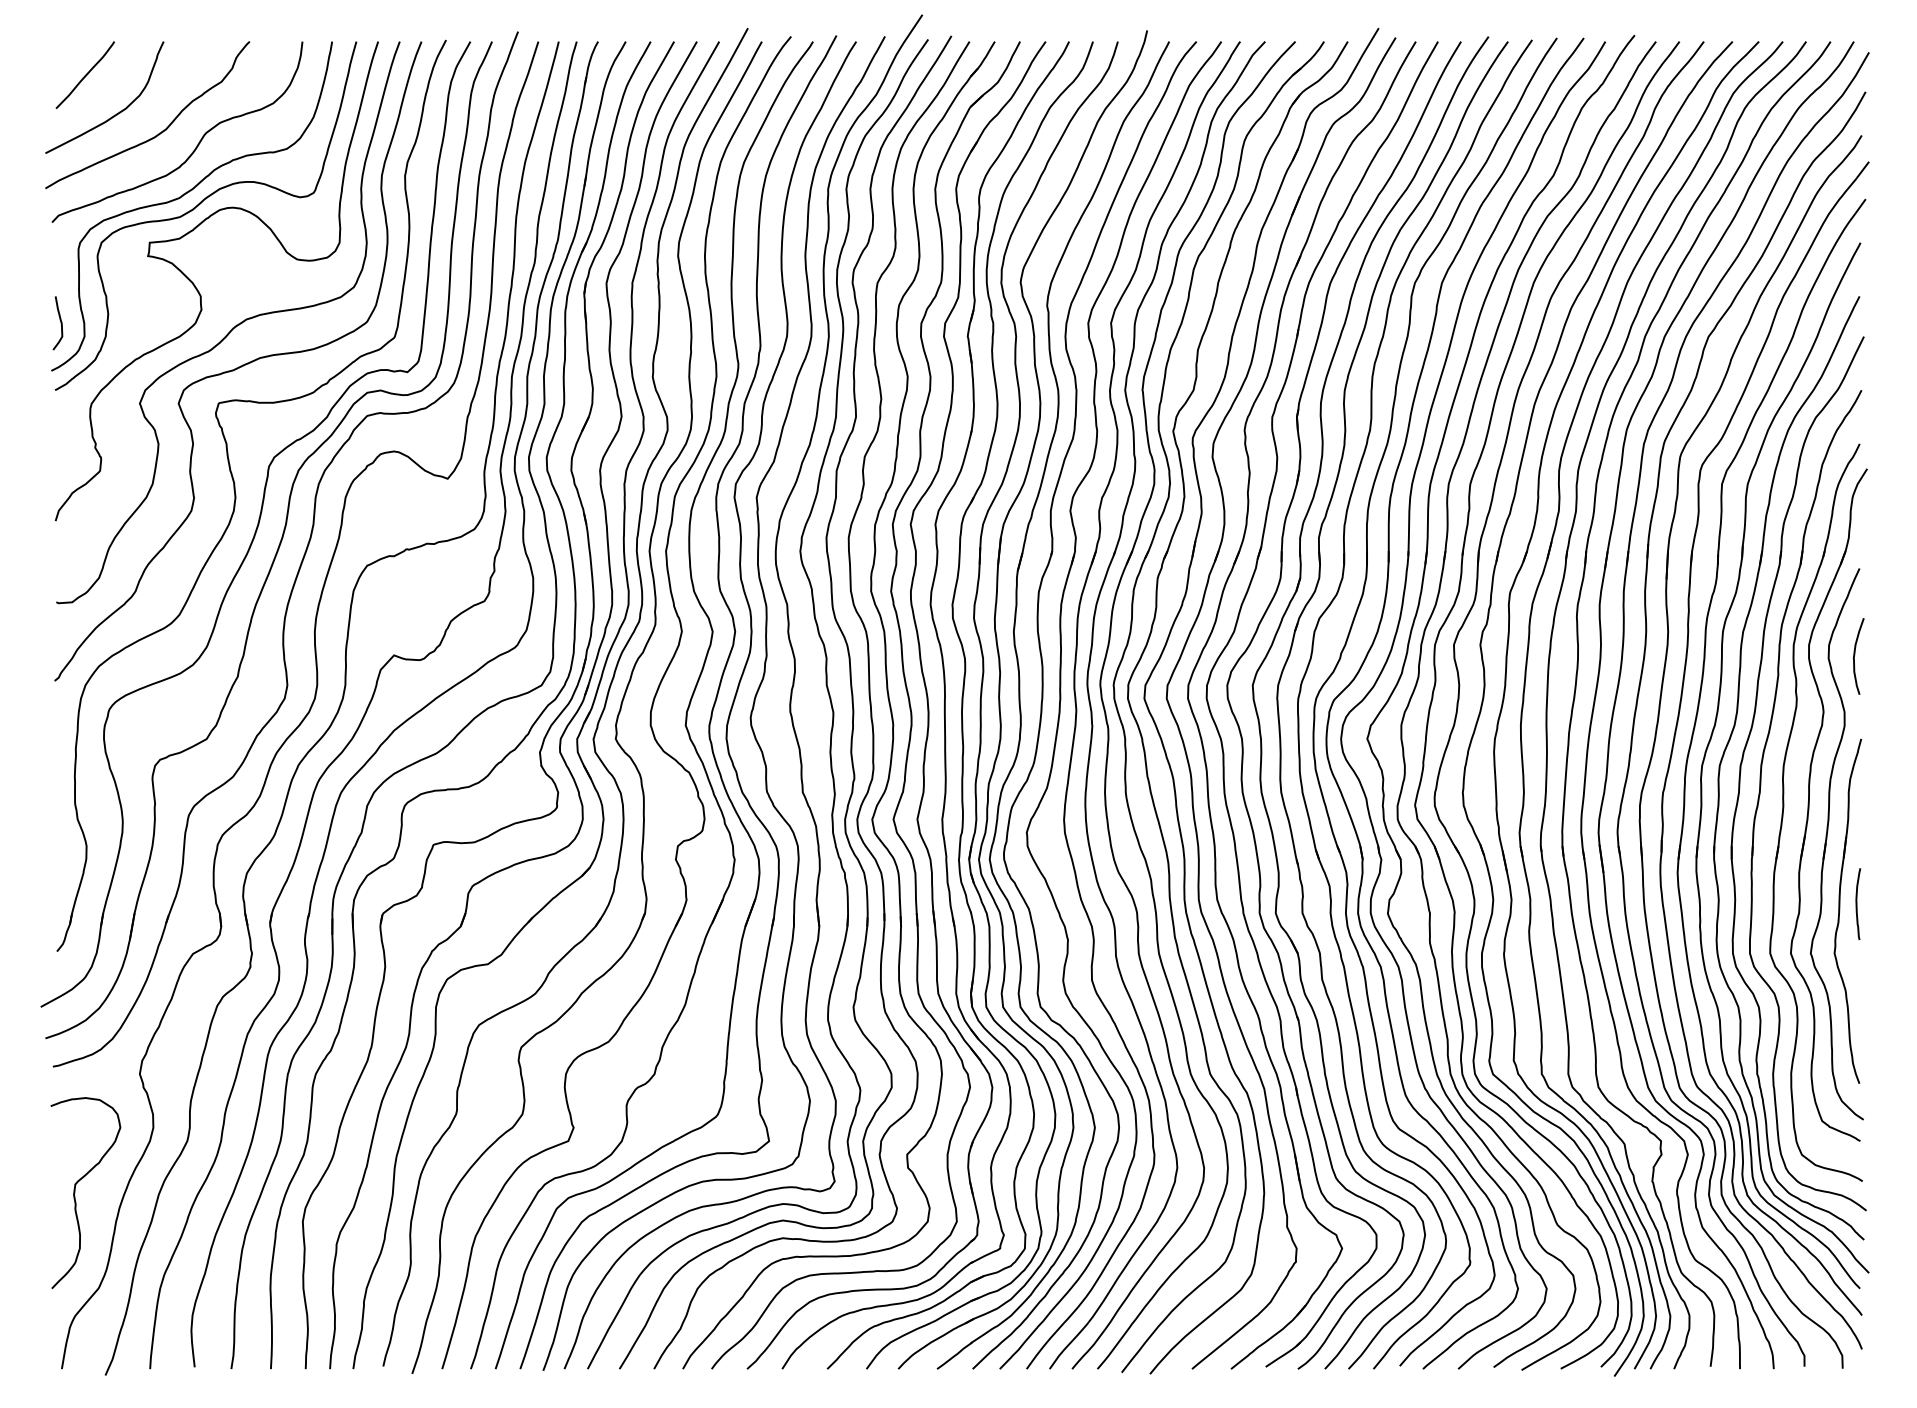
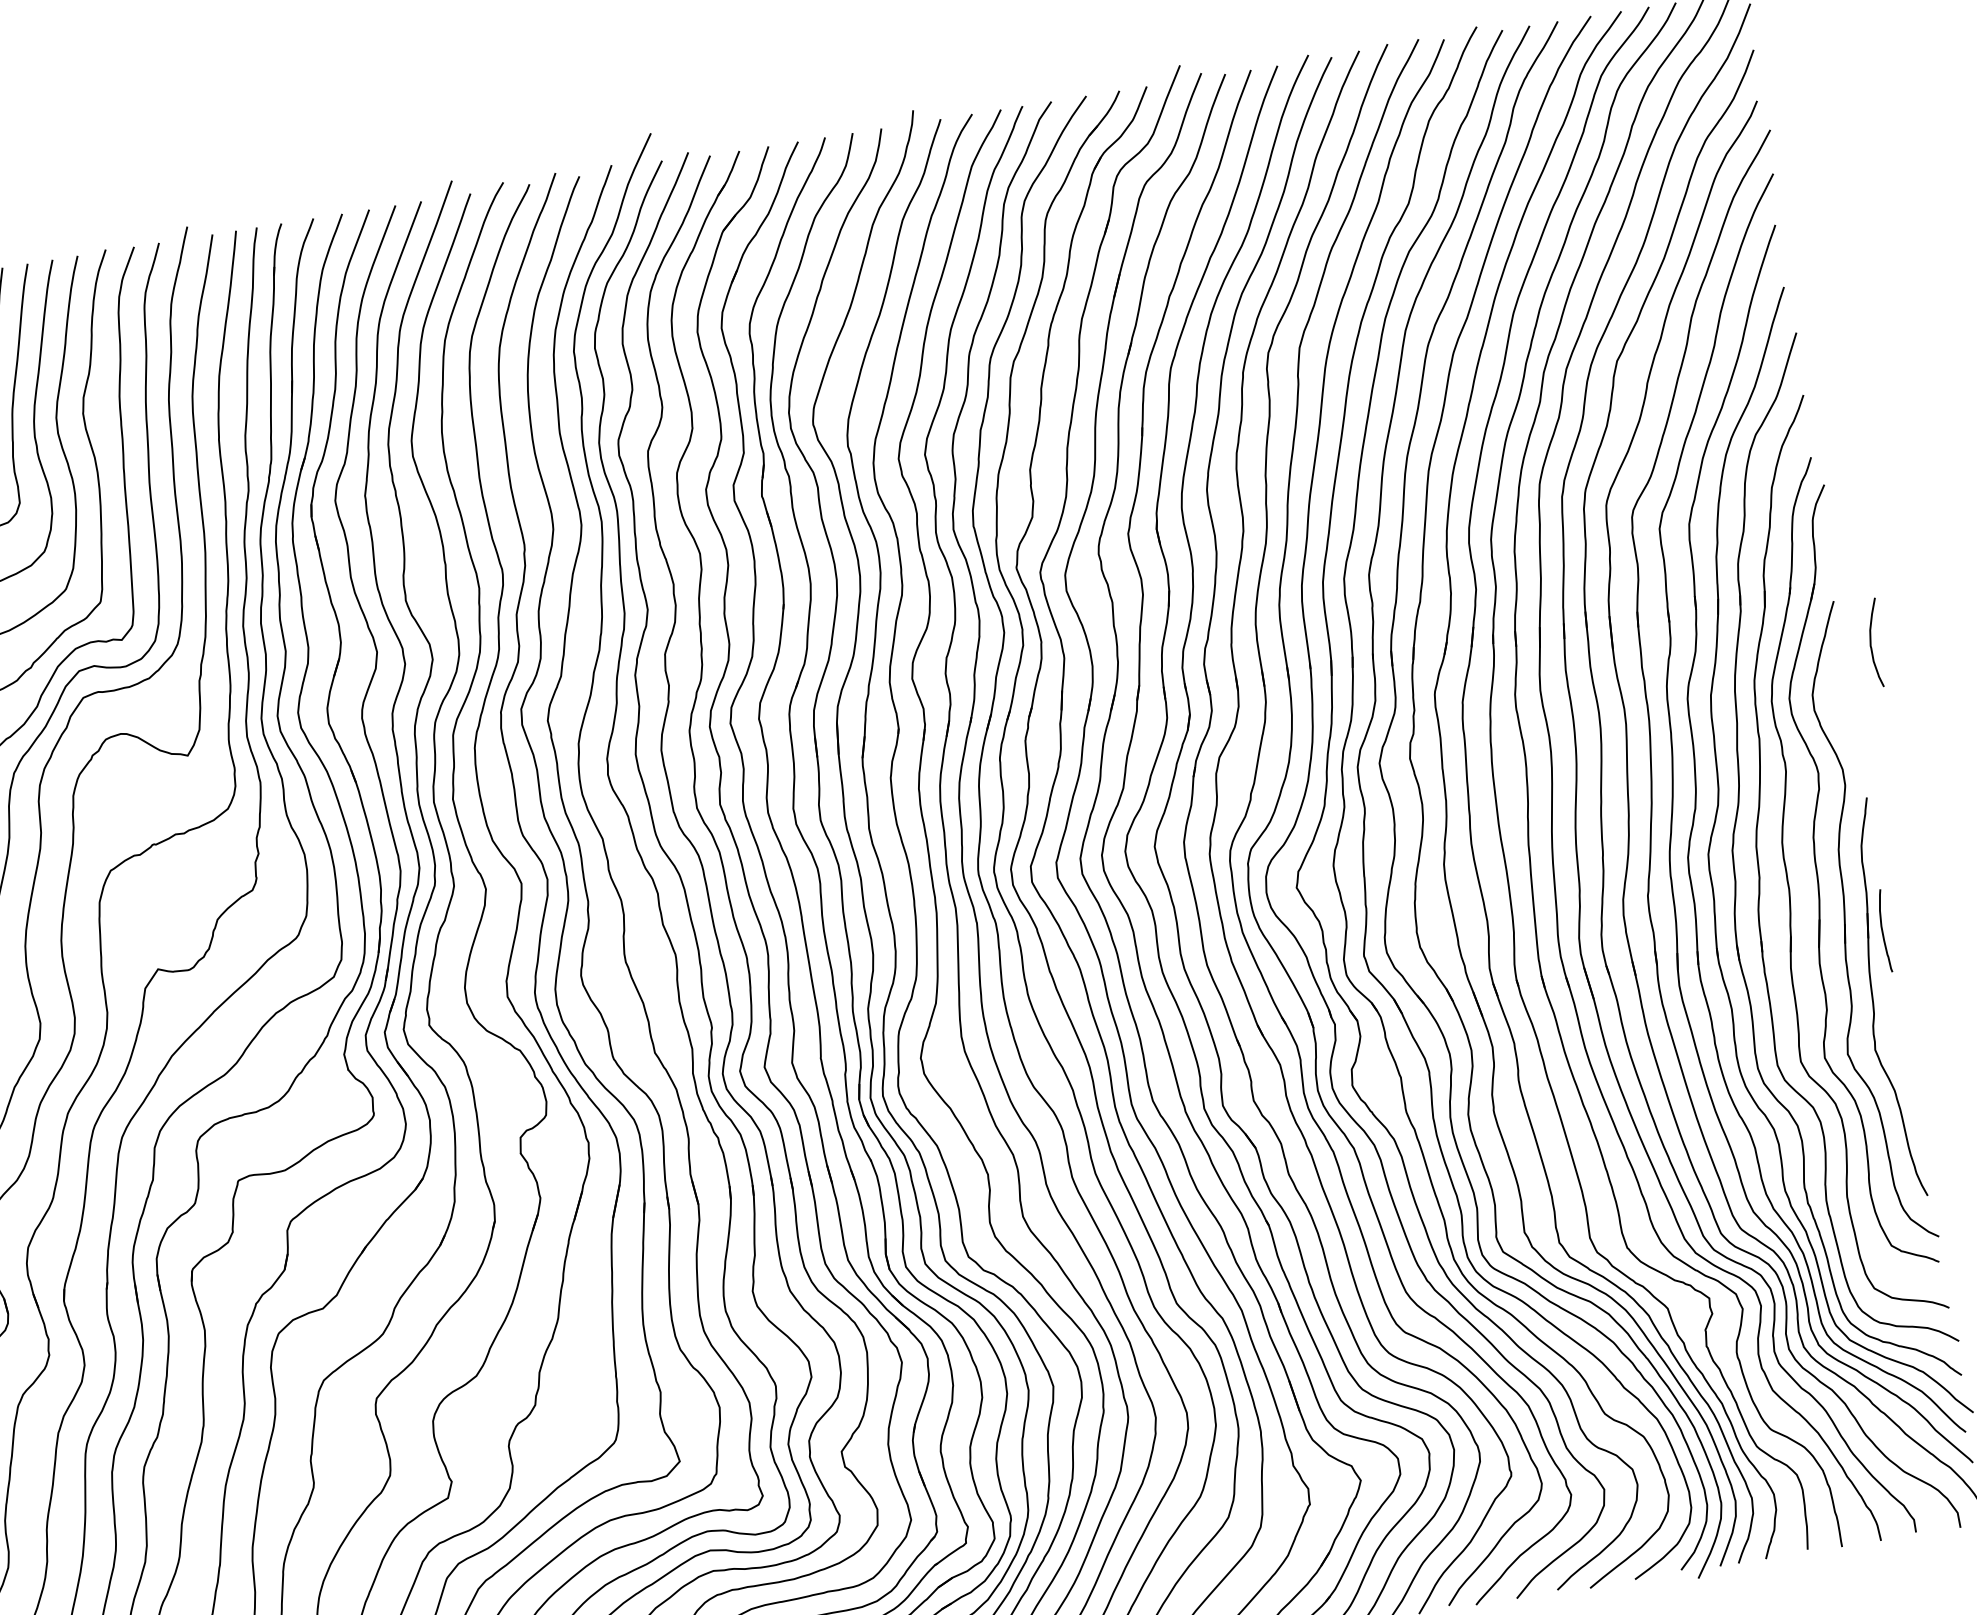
curve: (1855, 655) -> (1872, 642), moved
curve: (1857, 903) -> (1883, 930), moved

